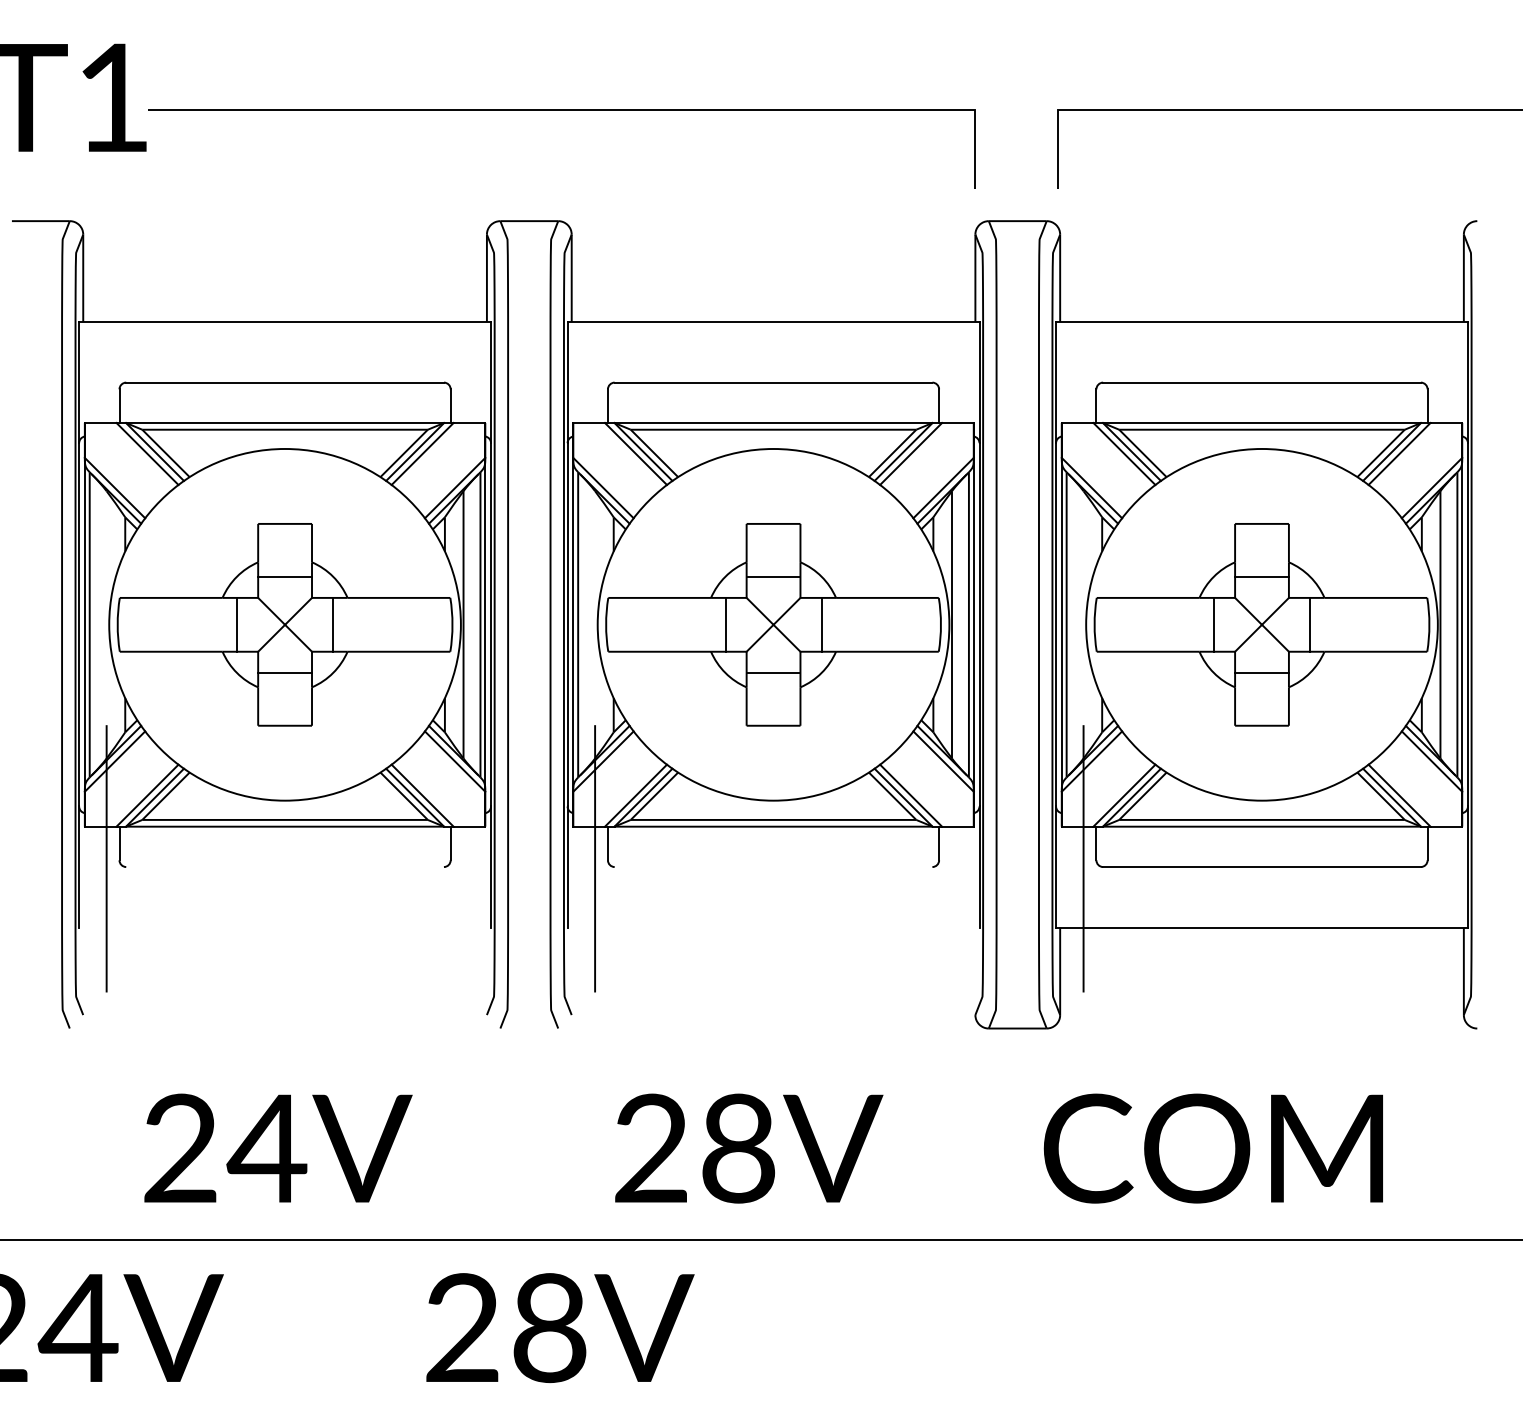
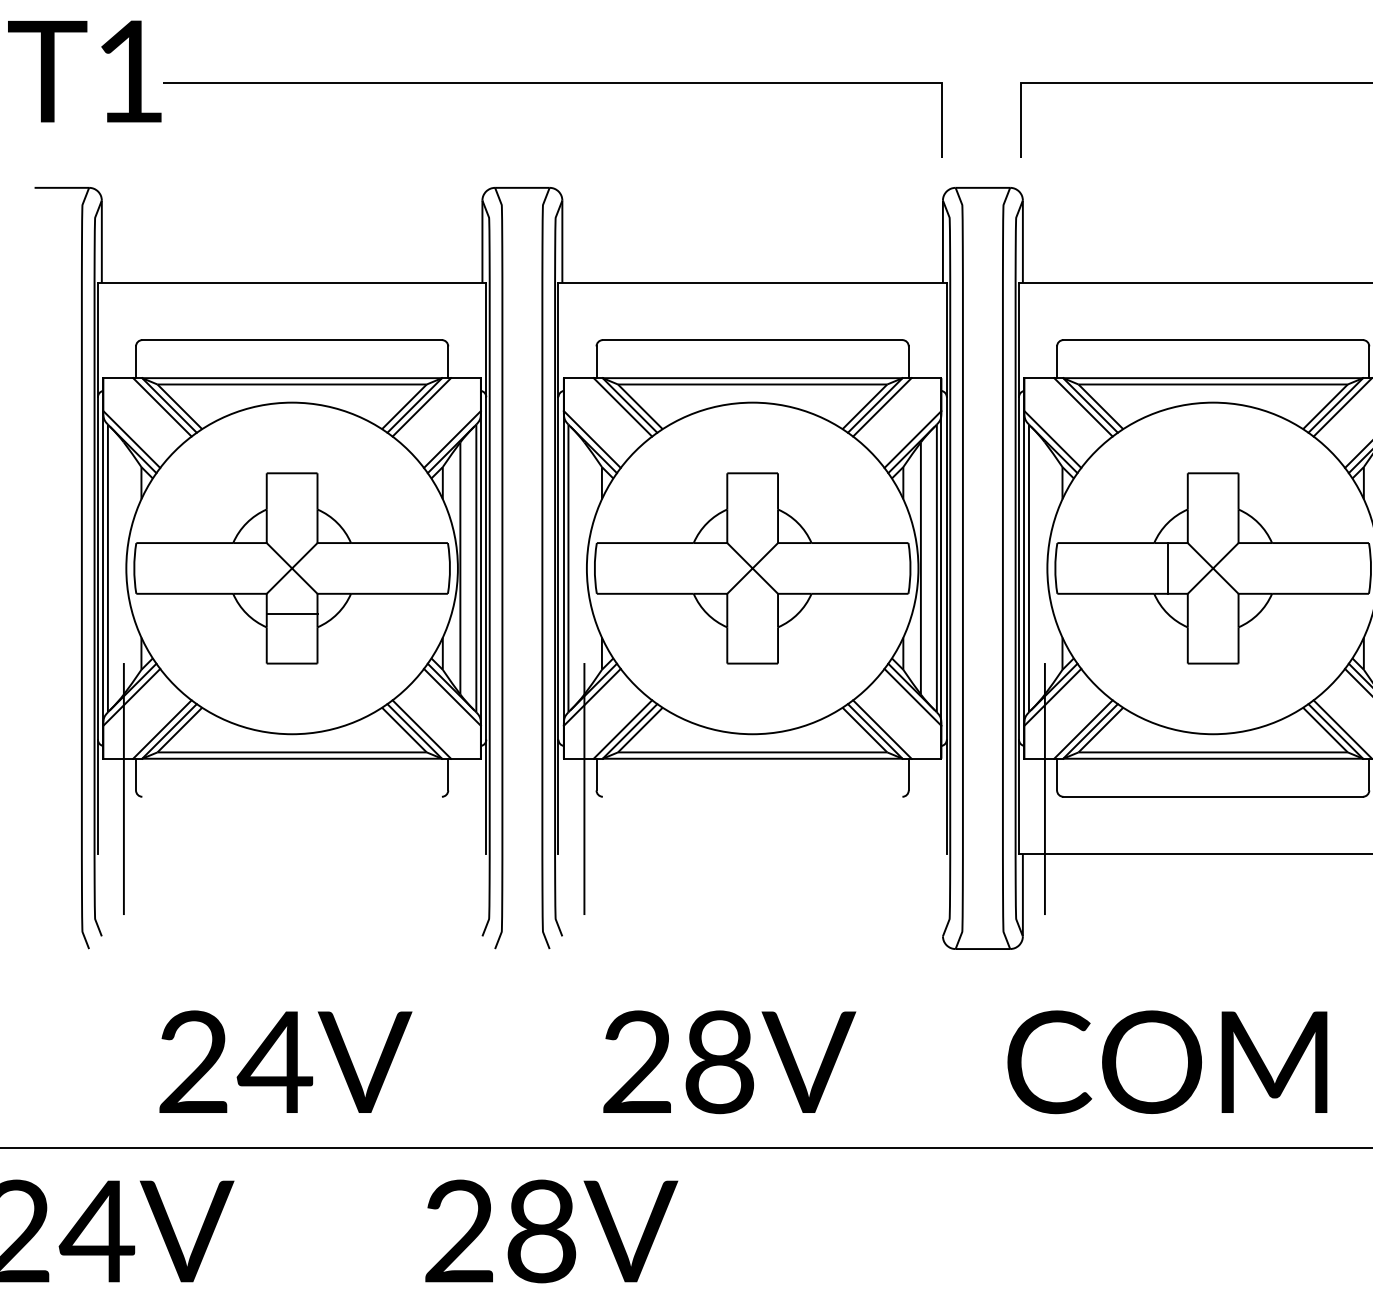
line: (285, 576) -> (292, 522), removed
line: (773, 576) -> (752, 522), removed
line: (1261, 576) -> (1212, 522), removed
line: (237, 624) -> (247, 568), removed
line: (333, 624) -> (337, 568), removed
line: (725, 624) -> (707, 568), removed
line: (821, 624) -> (797, 568), removed
line: (1309, 624) -> (1257, 568), removed
line: (773, 672) -> (752, 613), removed
line: (1261, 672) -> (1212, 613), removed

